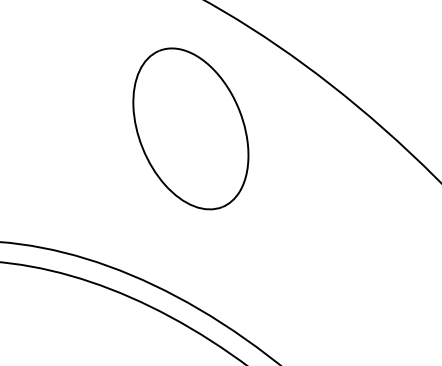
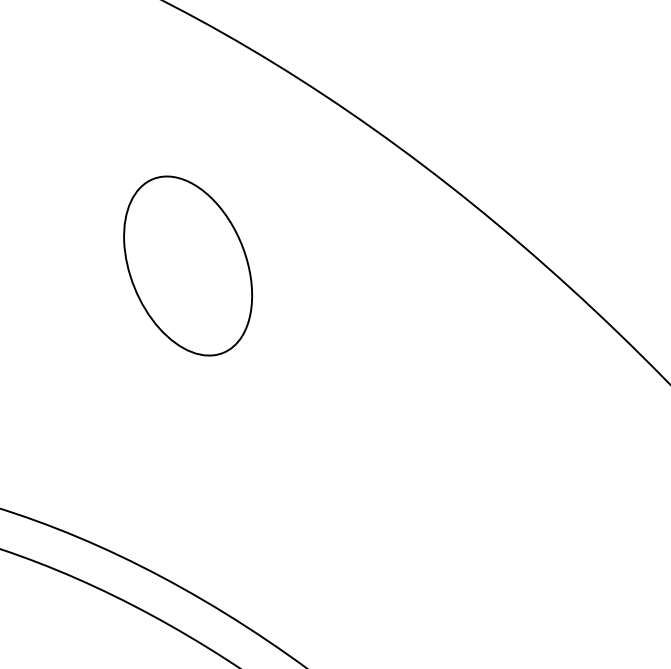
part: (190, 128) -> (187, 265), size x0.6

